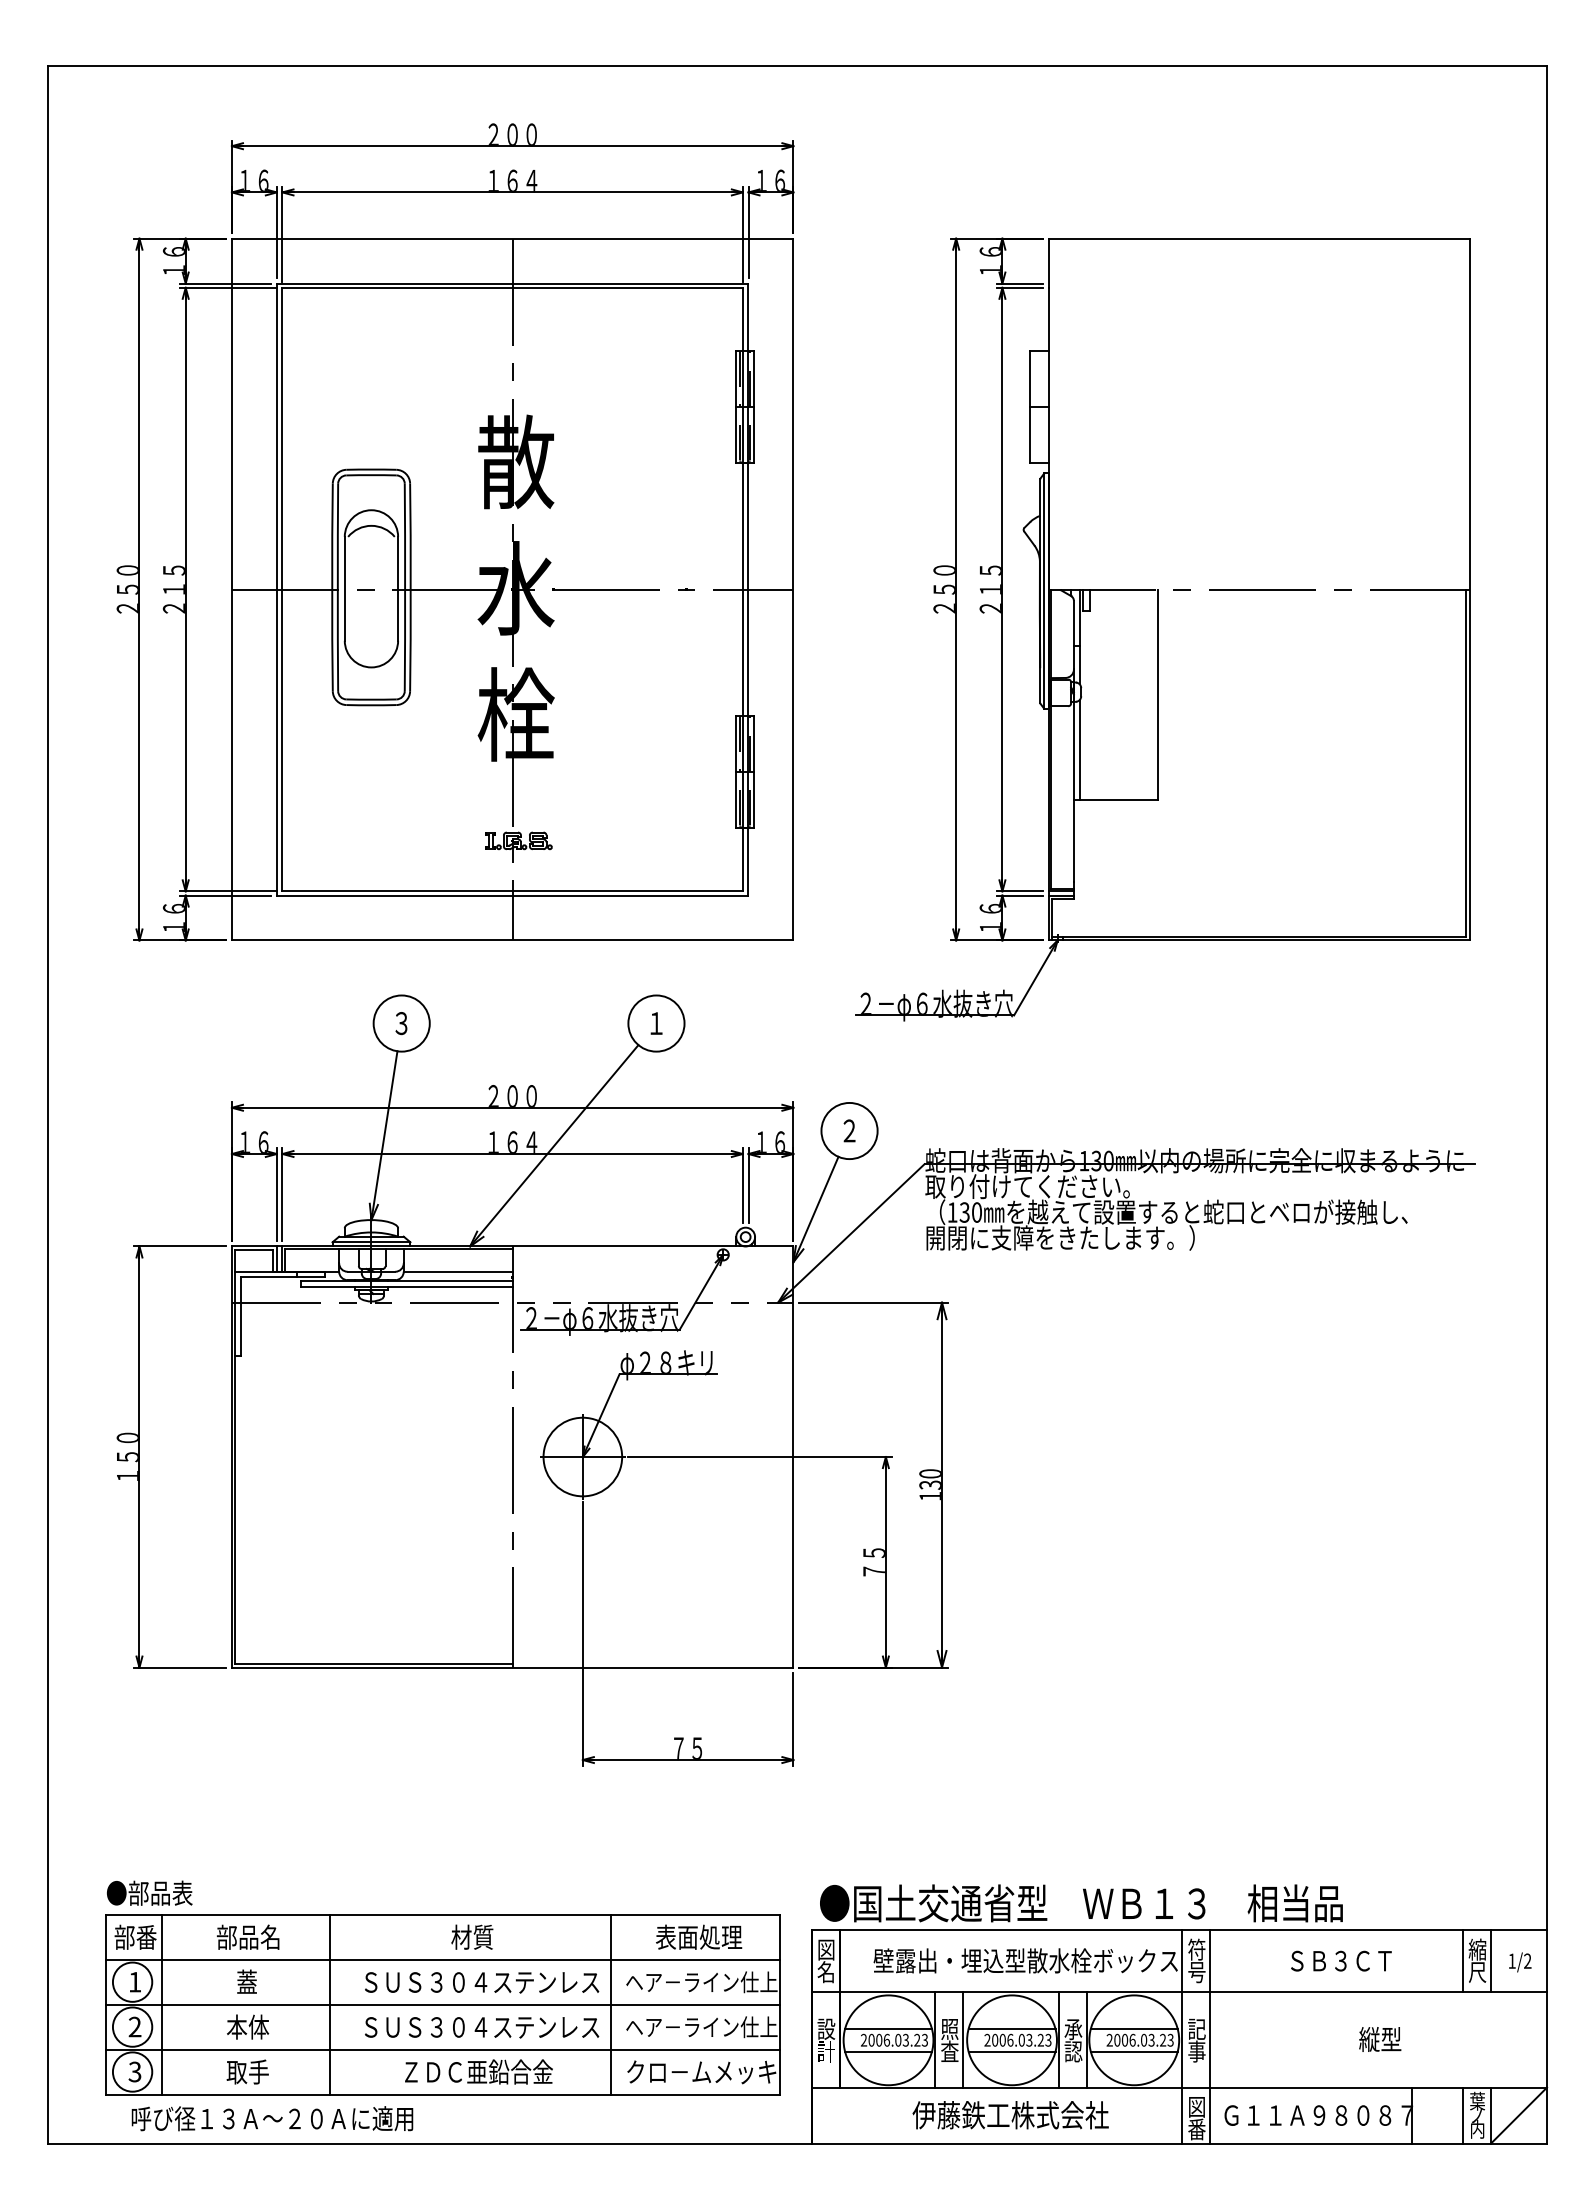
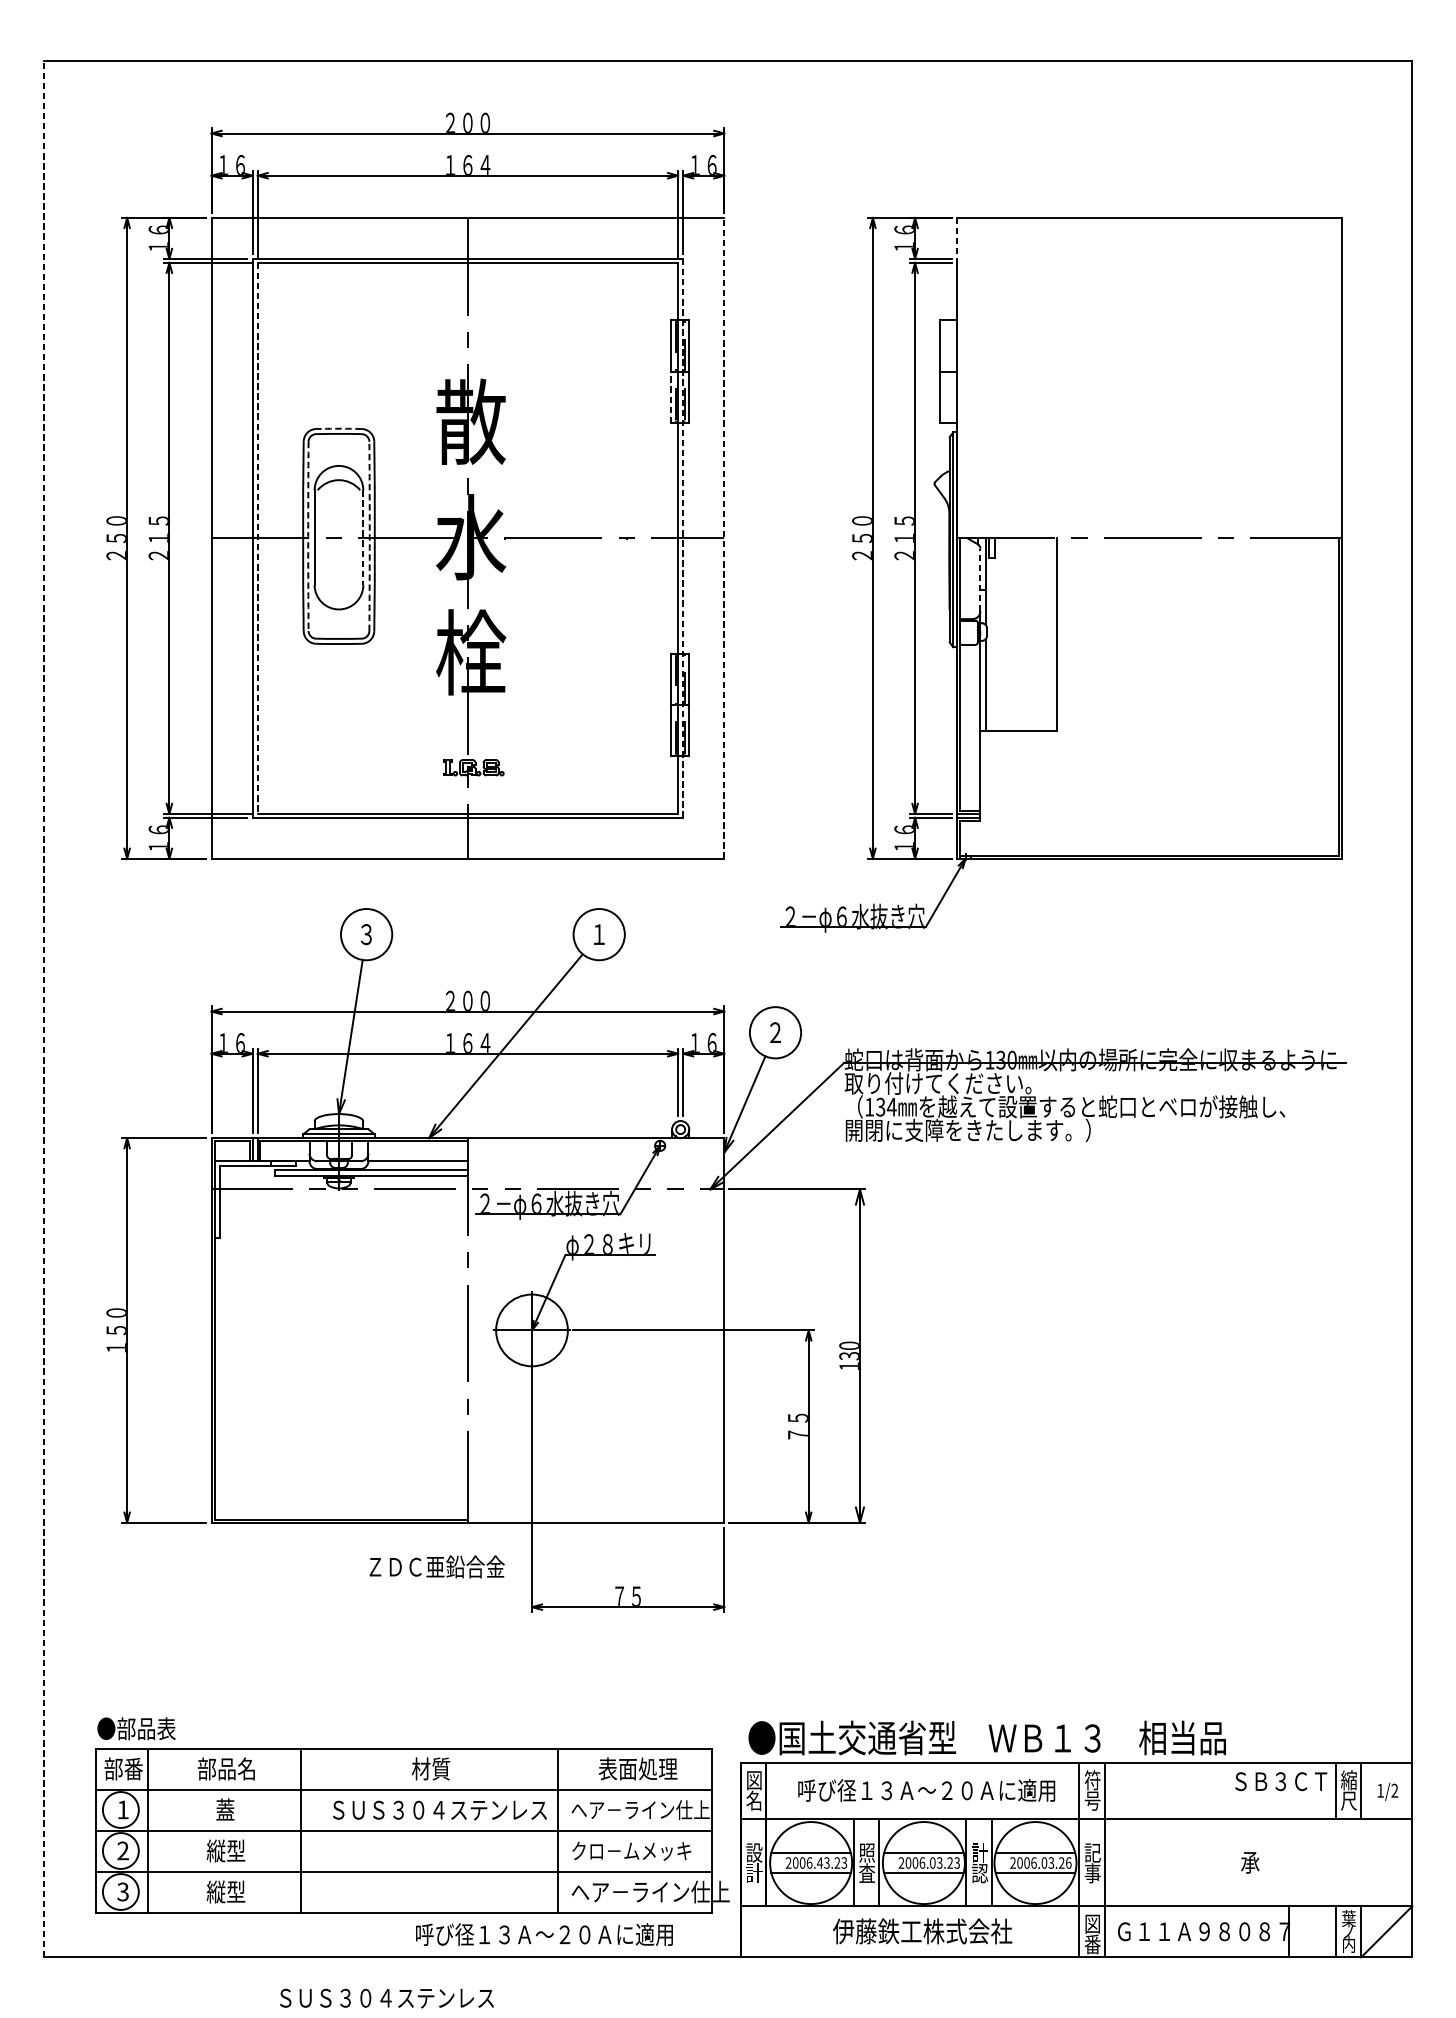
line: (1048, 263) -> (957, 240), solid -> dashed
line: (735, 434) -> (671, 396), solid -> dashed
arc: (371, 469) -> (339, 428), solid -> dashed
arc: (337, 587) -> (307, 536), solid -> dashed
arc: (405, 587) -> (370, 536), solid -> dashed
line: (398, 588) -> (363, 537), solid -> dashed
line: (282, 589) -> (257, 538), solid -> dashed
line: (748, 589) -> (683, 538), solid -> dashed
line: (793, 589) -> (724, 538), solid -> dashed
line: (1073, 634) -> (980, 579), solid -> dashed
line: (47, 1105) -> (43, 1009), solid -> dashed
text: (976, 1212) -> (891, 1107), 130 -> 134
text: (1025, 1960) -> (936, 1790), 壁露出・埋込型散水栓ボックス -> 呼び径１３Ａ～２０Ａに適用
text: (1341, 1960) -> (1281, 1781), moved
text: (247, 2026) -> (225, 1850), 本体 -> 縦型
text: (482, 2027) -> (387, 1998), moved
text: (701, 2027) -> (640, 1851), ヘア－ライン仕上 -> クロ－ムメッキ
text: (1073, 2029) -> (980, 1853), 承 -> 計
text: (897, 2039) -> (819, 1862), 2006.03.23 -> 2006.43.23
text: (1170, 2039) -> (1068, 1862), 2006.03.23 -> 2006.03.26
text: (1380, 2039) -> (1260, 1862), 縦型 -> 承
text: (247, 2071) -> (225, 1891), 取手 -> 縦型
text: (478, 2071) -> (436, 1566), moved
text: (712, 2071) -> (650, 1891), クロ－ムメッキ -> ヘア－ライン仕上
text: (272, 2118) -> (544, 1934), moved

